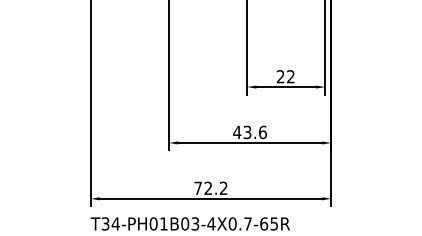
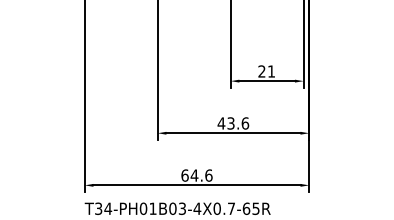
text: (290, 76) -> (271, 71), 22 -> 21
text: (210, 187) -> (196, 174), 72.2 -> 64.6

